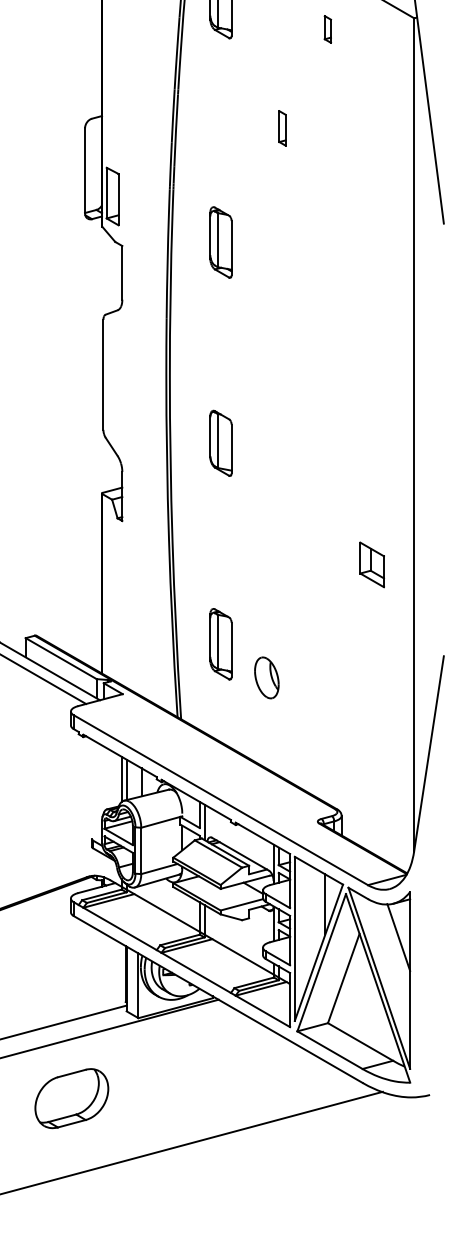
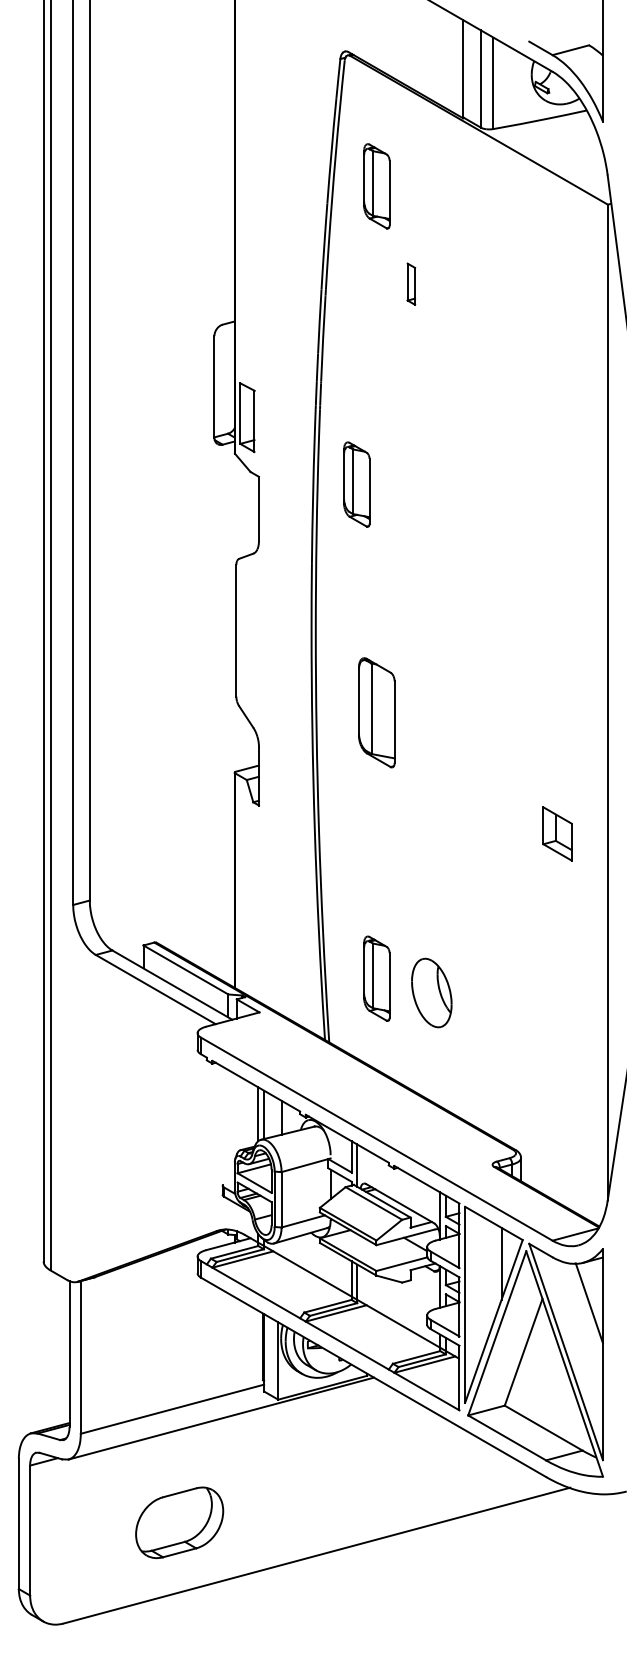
part: (327, 29) -> (504, 217), removed
part: (282, 127) -> (411, 283), moved
part: (220, 242) -> (356, 484), moved
part: (220, 443) -> (376, 712), size x1.4
part: (372, 564) -> (557, 833), moved
part: (220, 644) -> (376, 978), moved
part: (266, 677) -> (431, 992), size x1.4
part: (71, 1098) -> (179, 1522), moved

